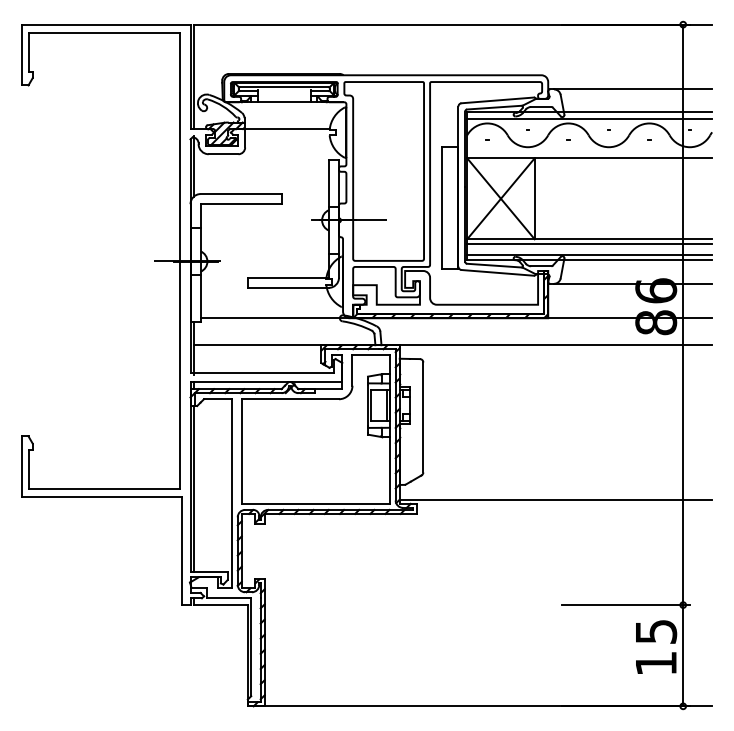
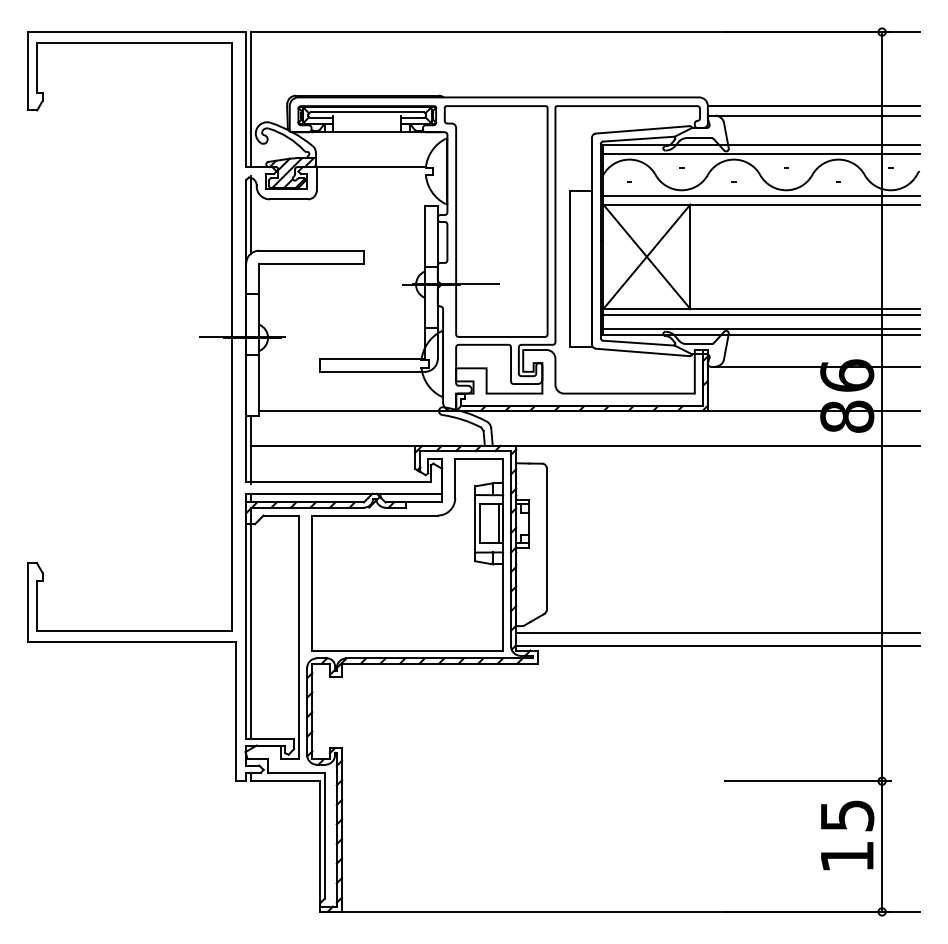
line: (630, 82) -> (813, 106), added
line: (589, 151) -> (761, 195), added
line: (555, 490) -> (717, 633), added

